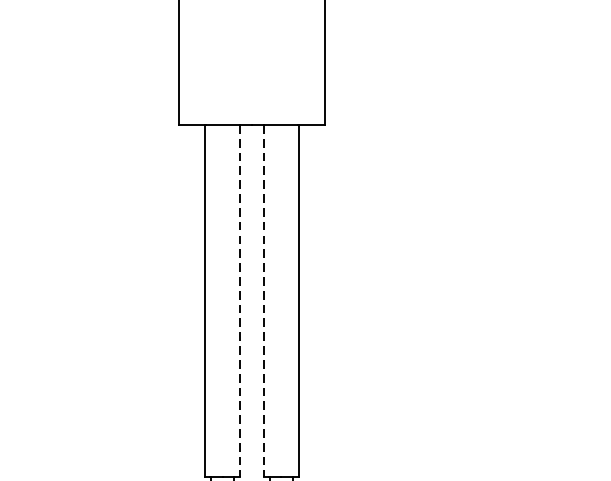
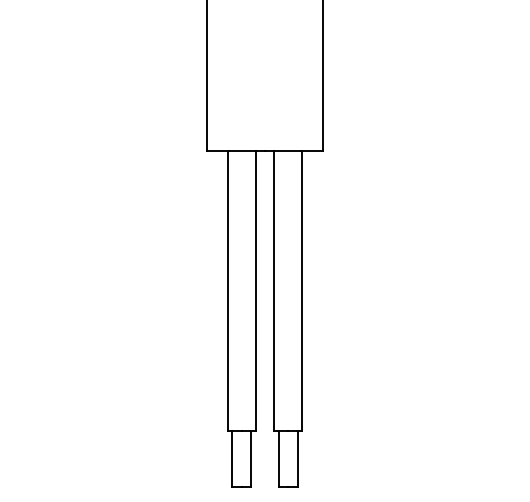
line: (239, 300) -> (255, 290), dashed -> solid
line: (263, 300) -> (274, 290), dashed -> solid

